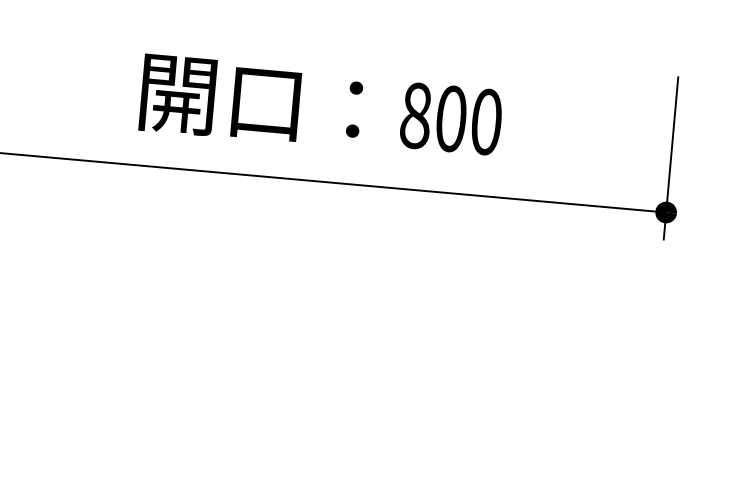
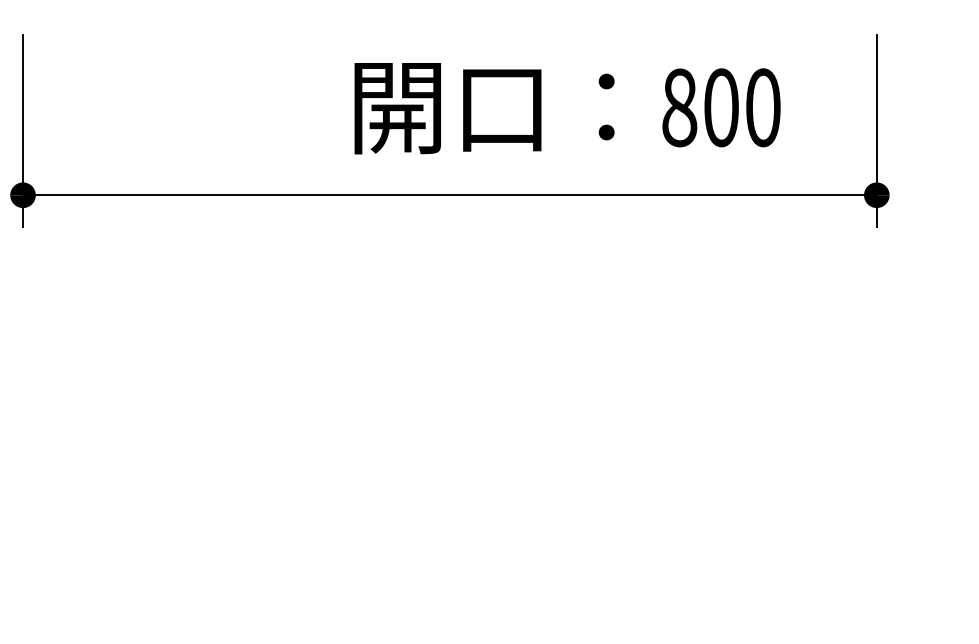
text: (321, 107) -> (567, 108), moved

